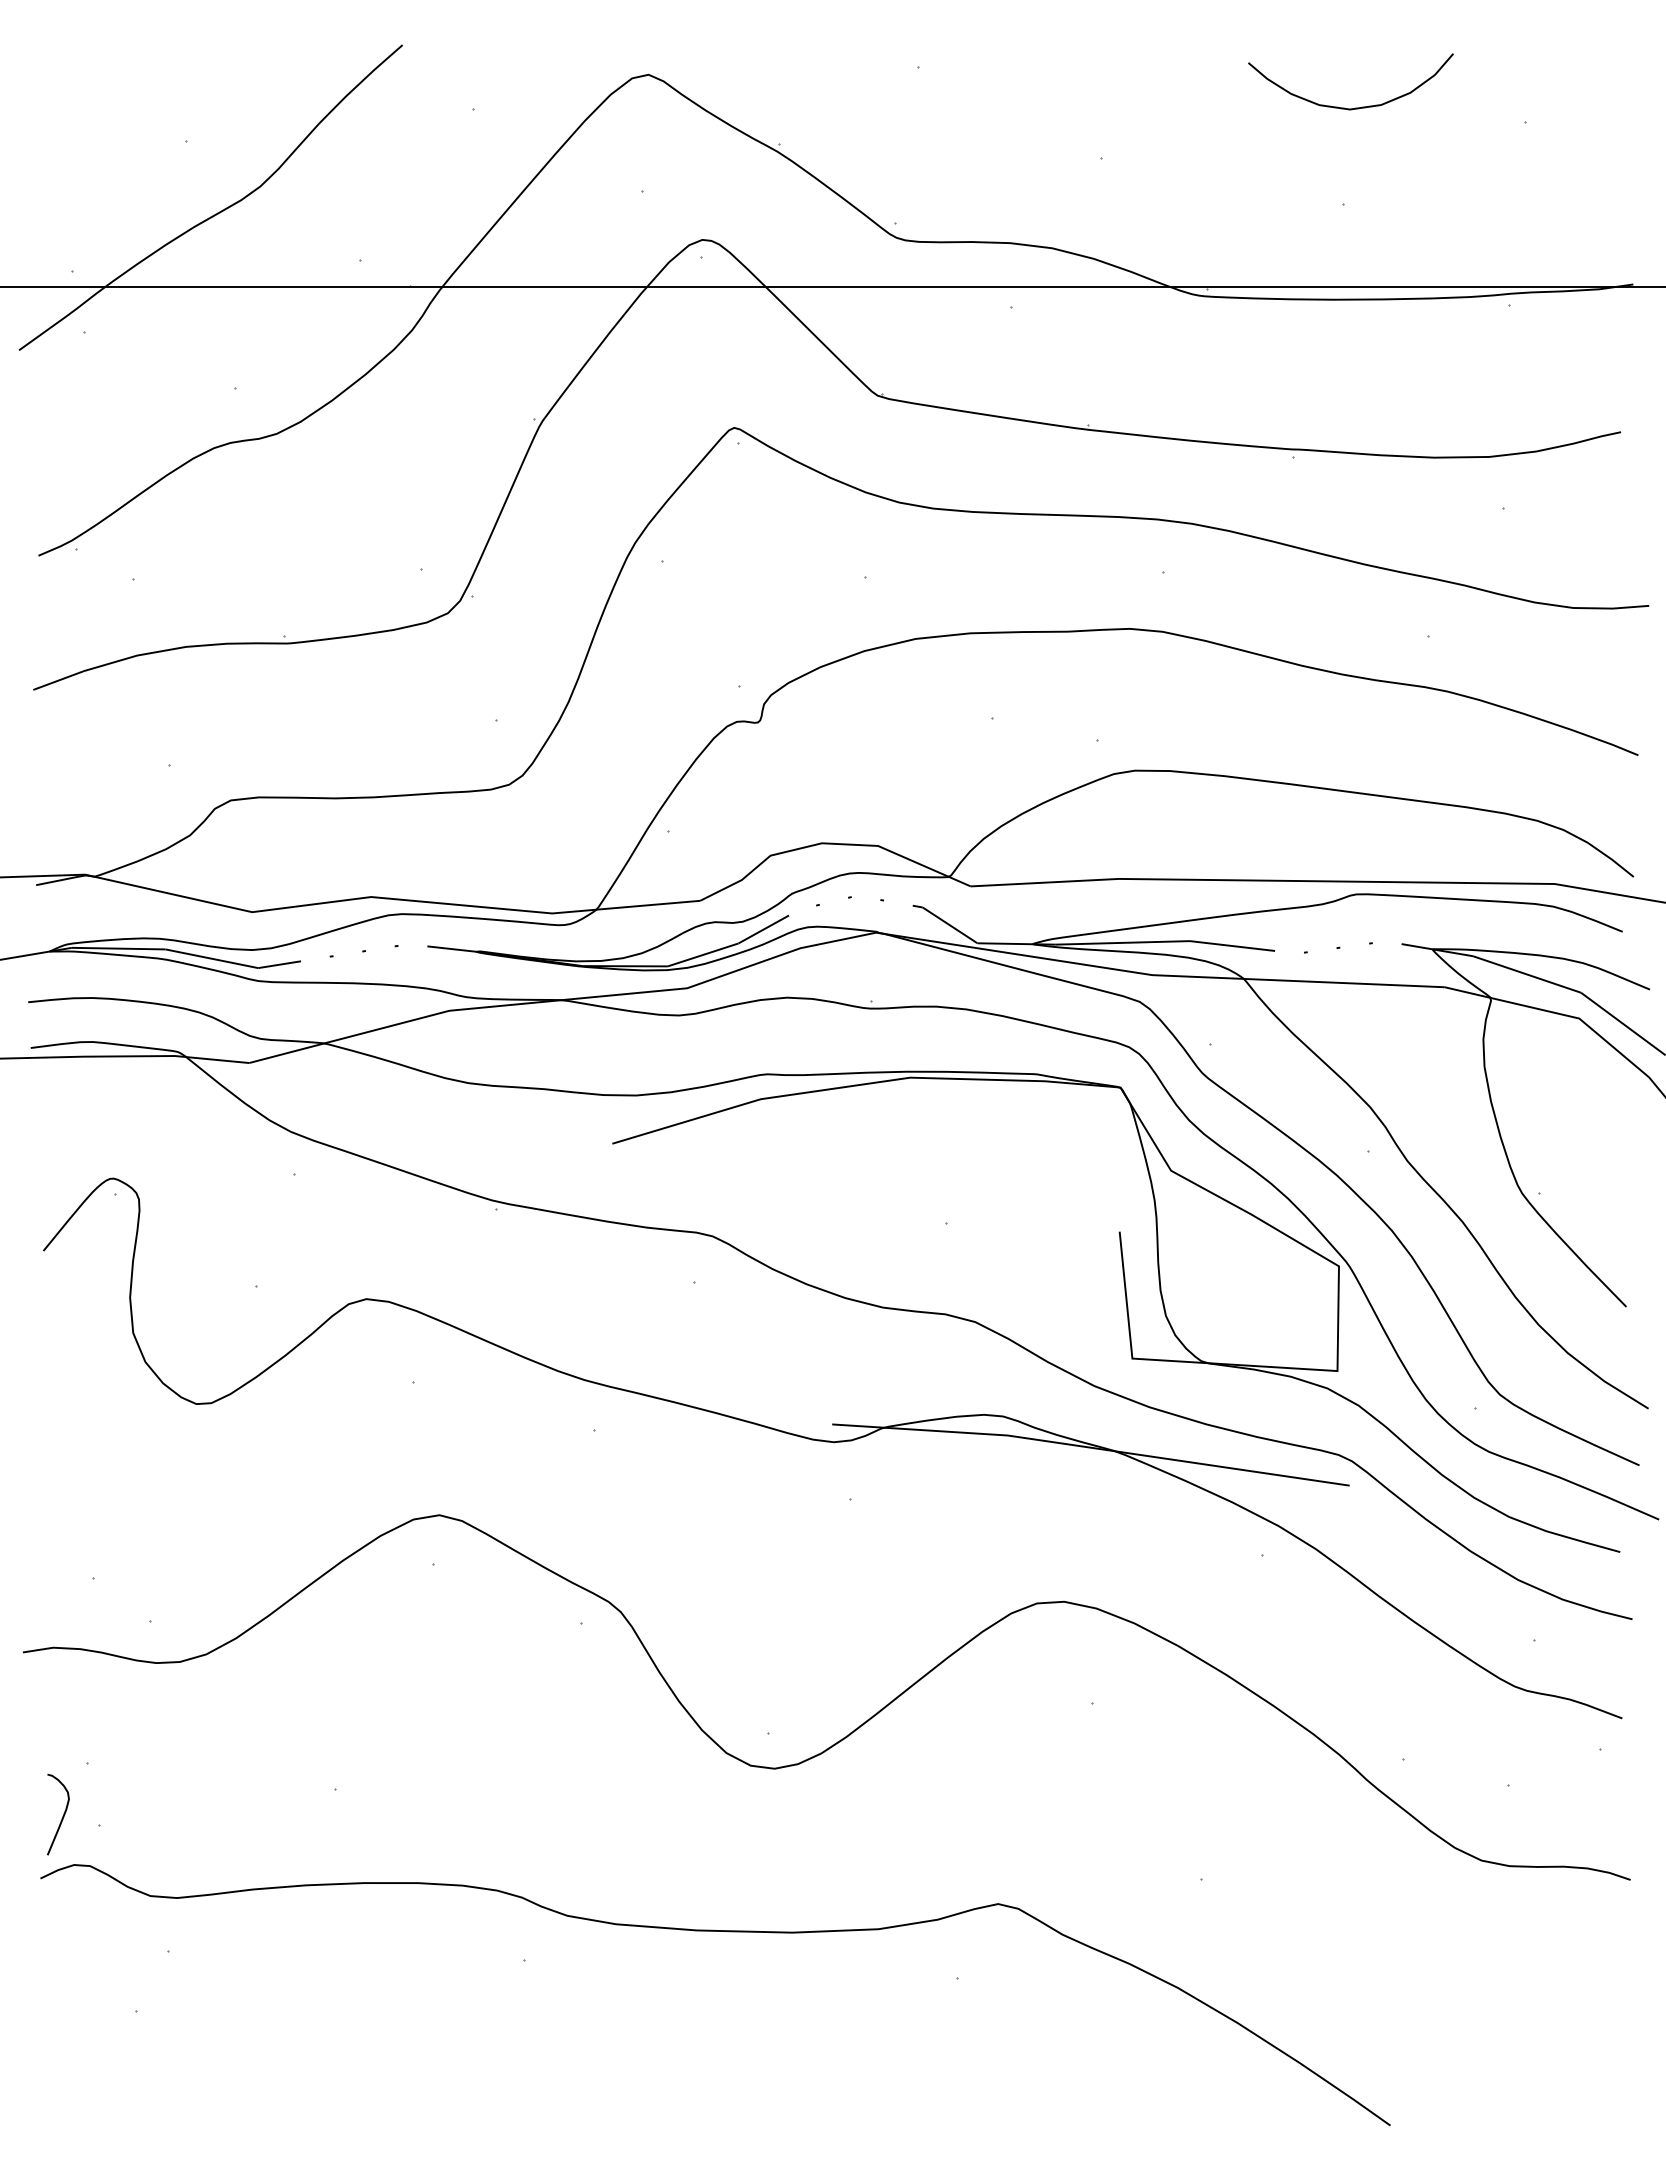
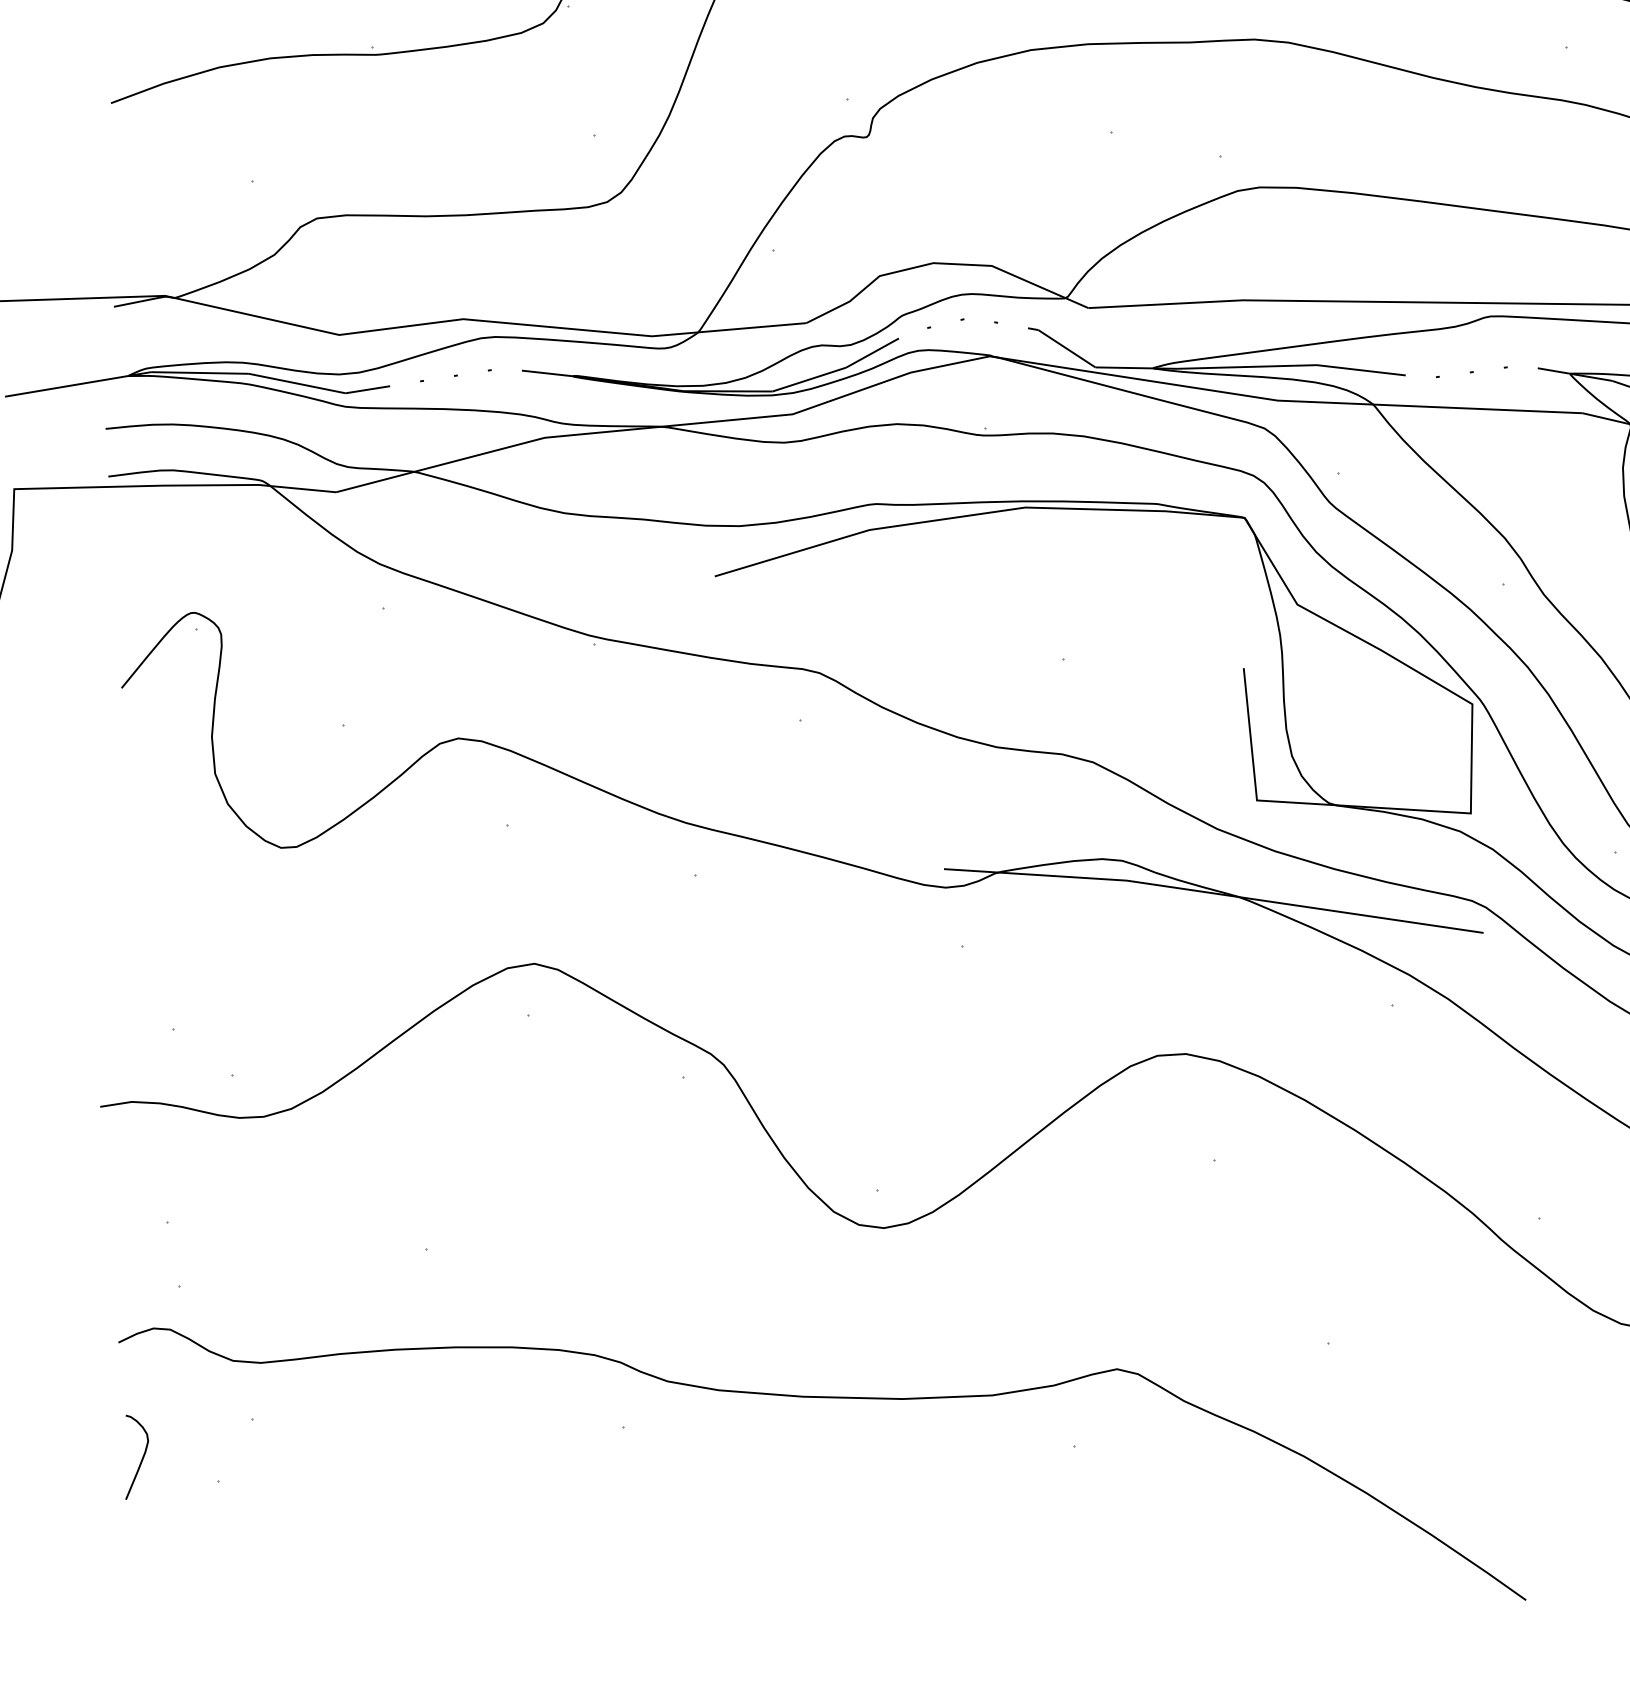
curve: (62, 1816) -> (141, 1459), moved

